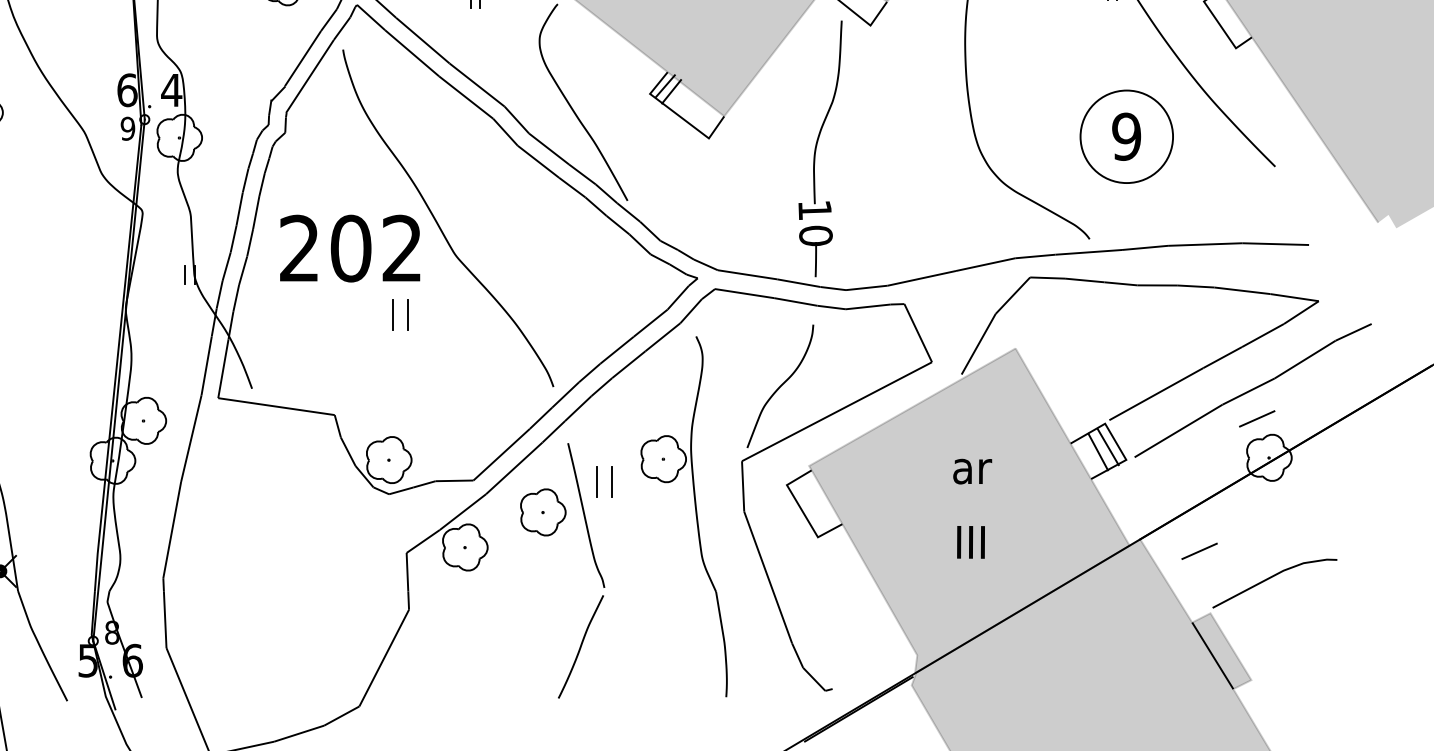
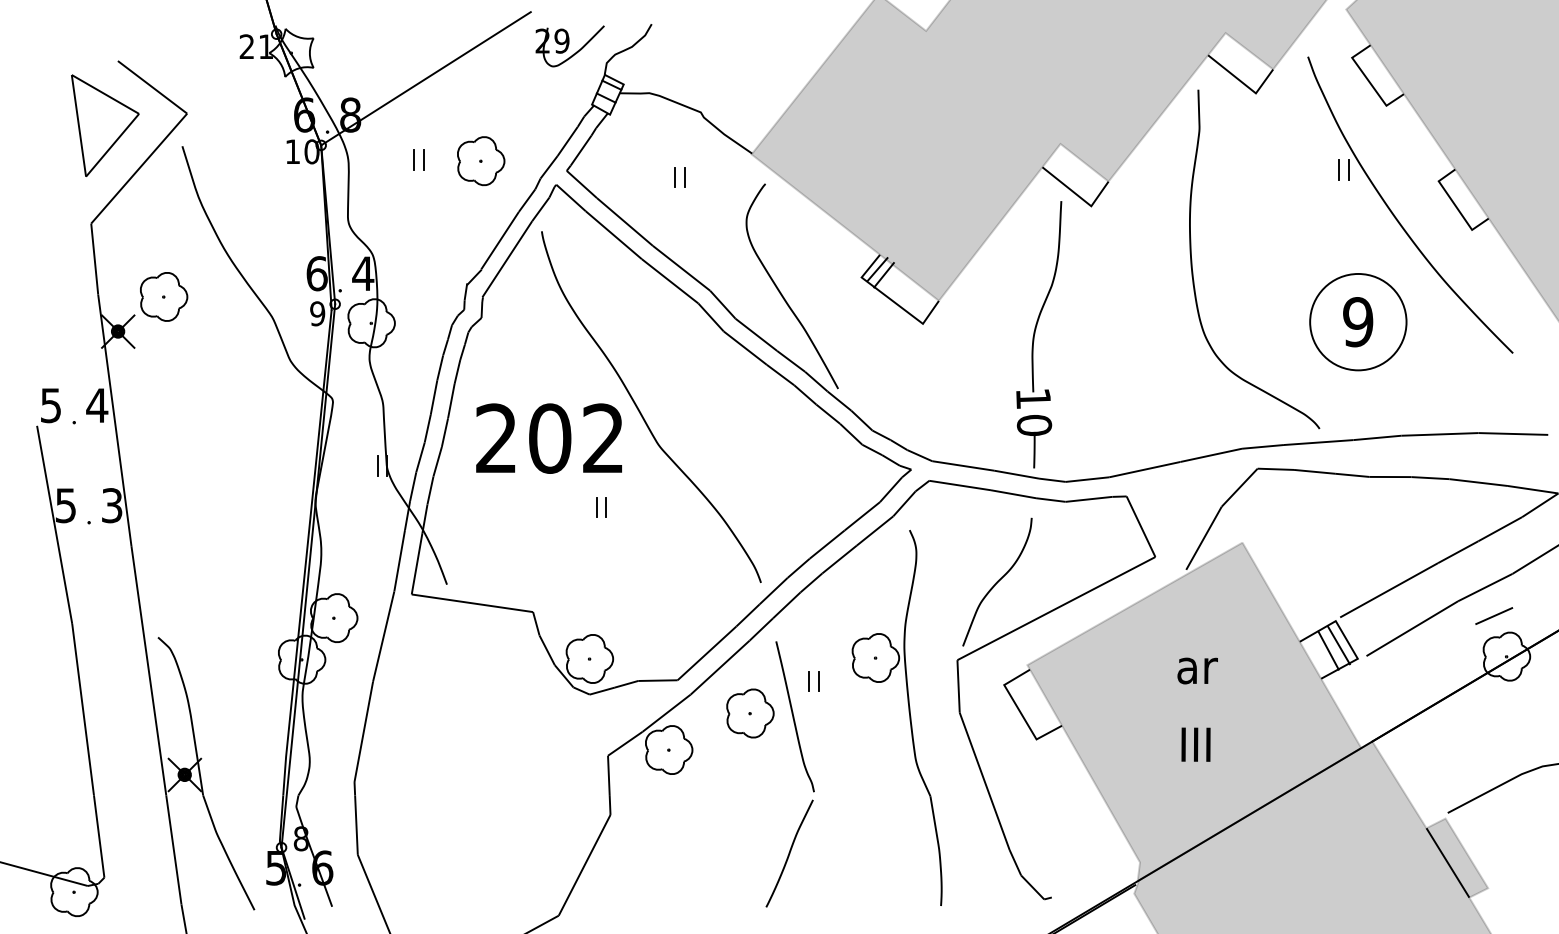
part: (400, 314) -> (601, 507), size x0.62
part: (603, 481) -> (813, 681), size x0.62
line: (1199, 550) -> (1434, 753), removed

